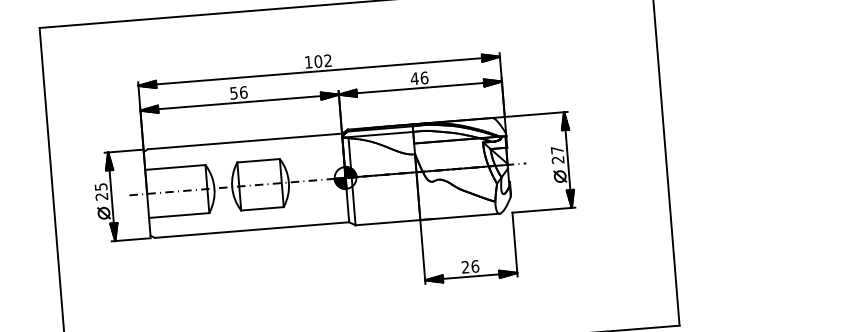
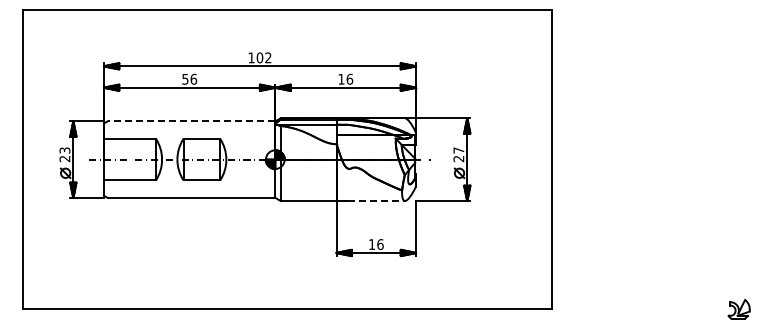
text: (414, 78) -> (341, 79), 46 -> 16
line: (244, 141) -> (191, 121), solid -> dashed
text: (100, 187) -> (64, 150), 25 -> 23
line: (466, 215) -> (376, 200), solid -> dashed
text: (464, 267) -> (371, 244), 26 -> 16

